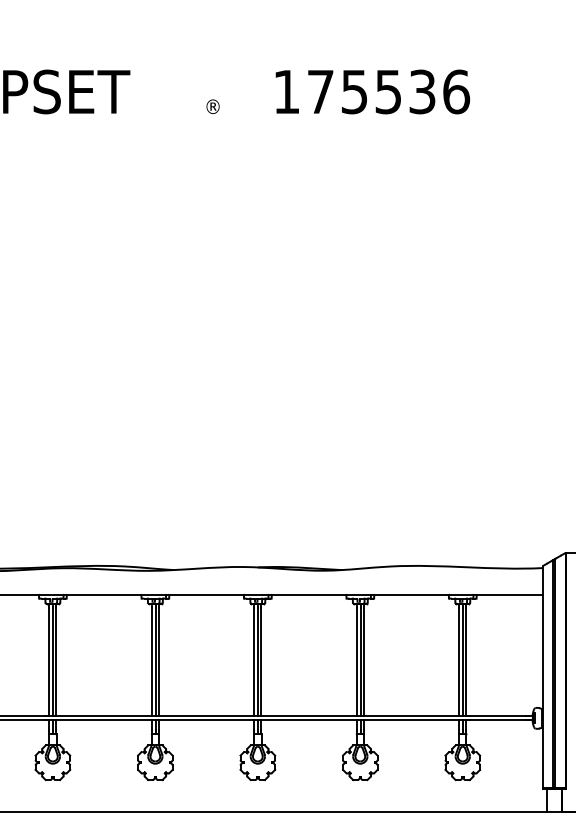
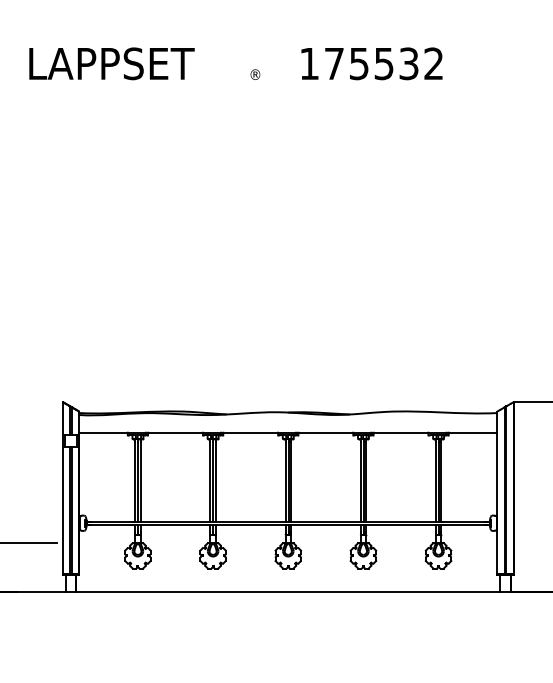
text: (455, 91) -> (433, 63), 175536 -> 175532

